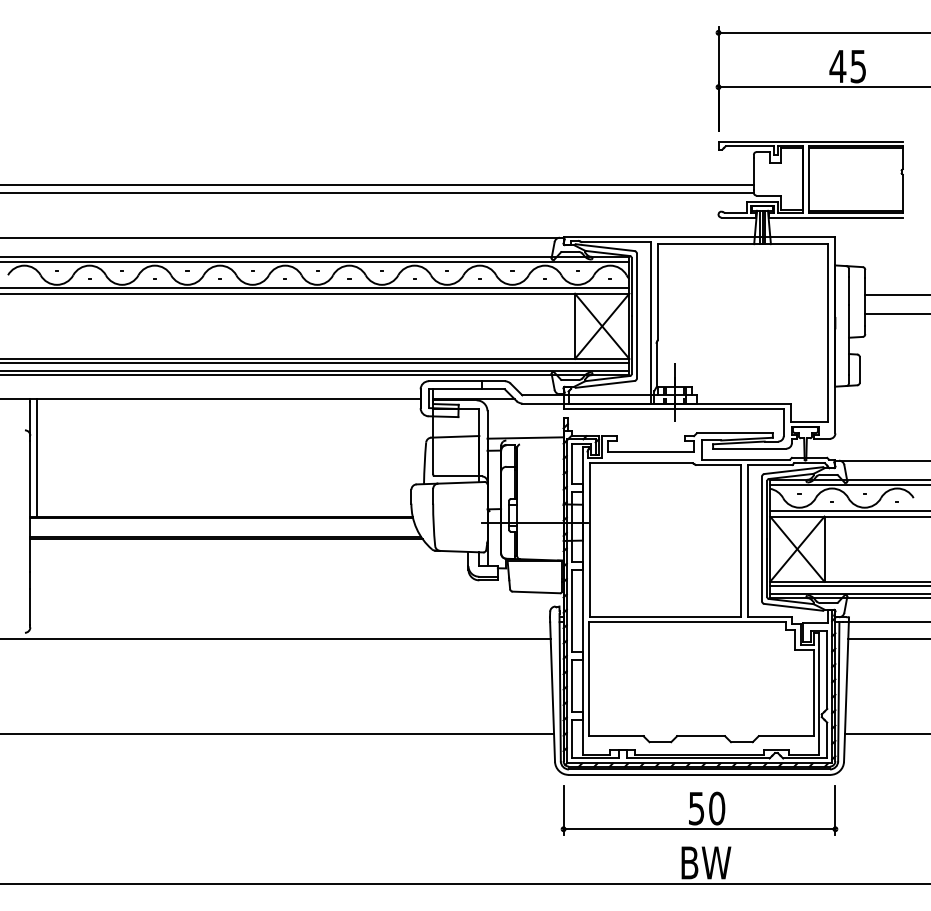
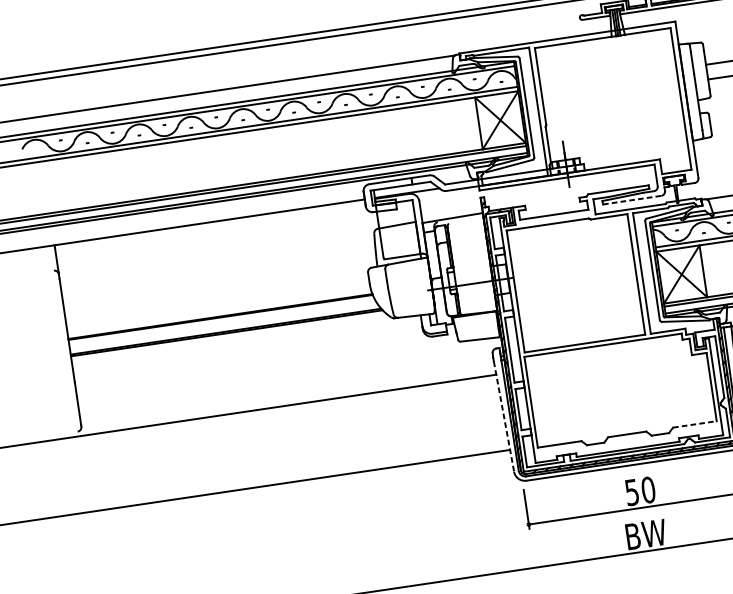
line: (749, 448) -> (631, 200), solid -> dashed
line: (37, 458) -> (67, 291), removed
line: (552, 691) -> (503, 416), solid -> dashed
line: (786, 736) -> (695, 424), solid -> dashed

